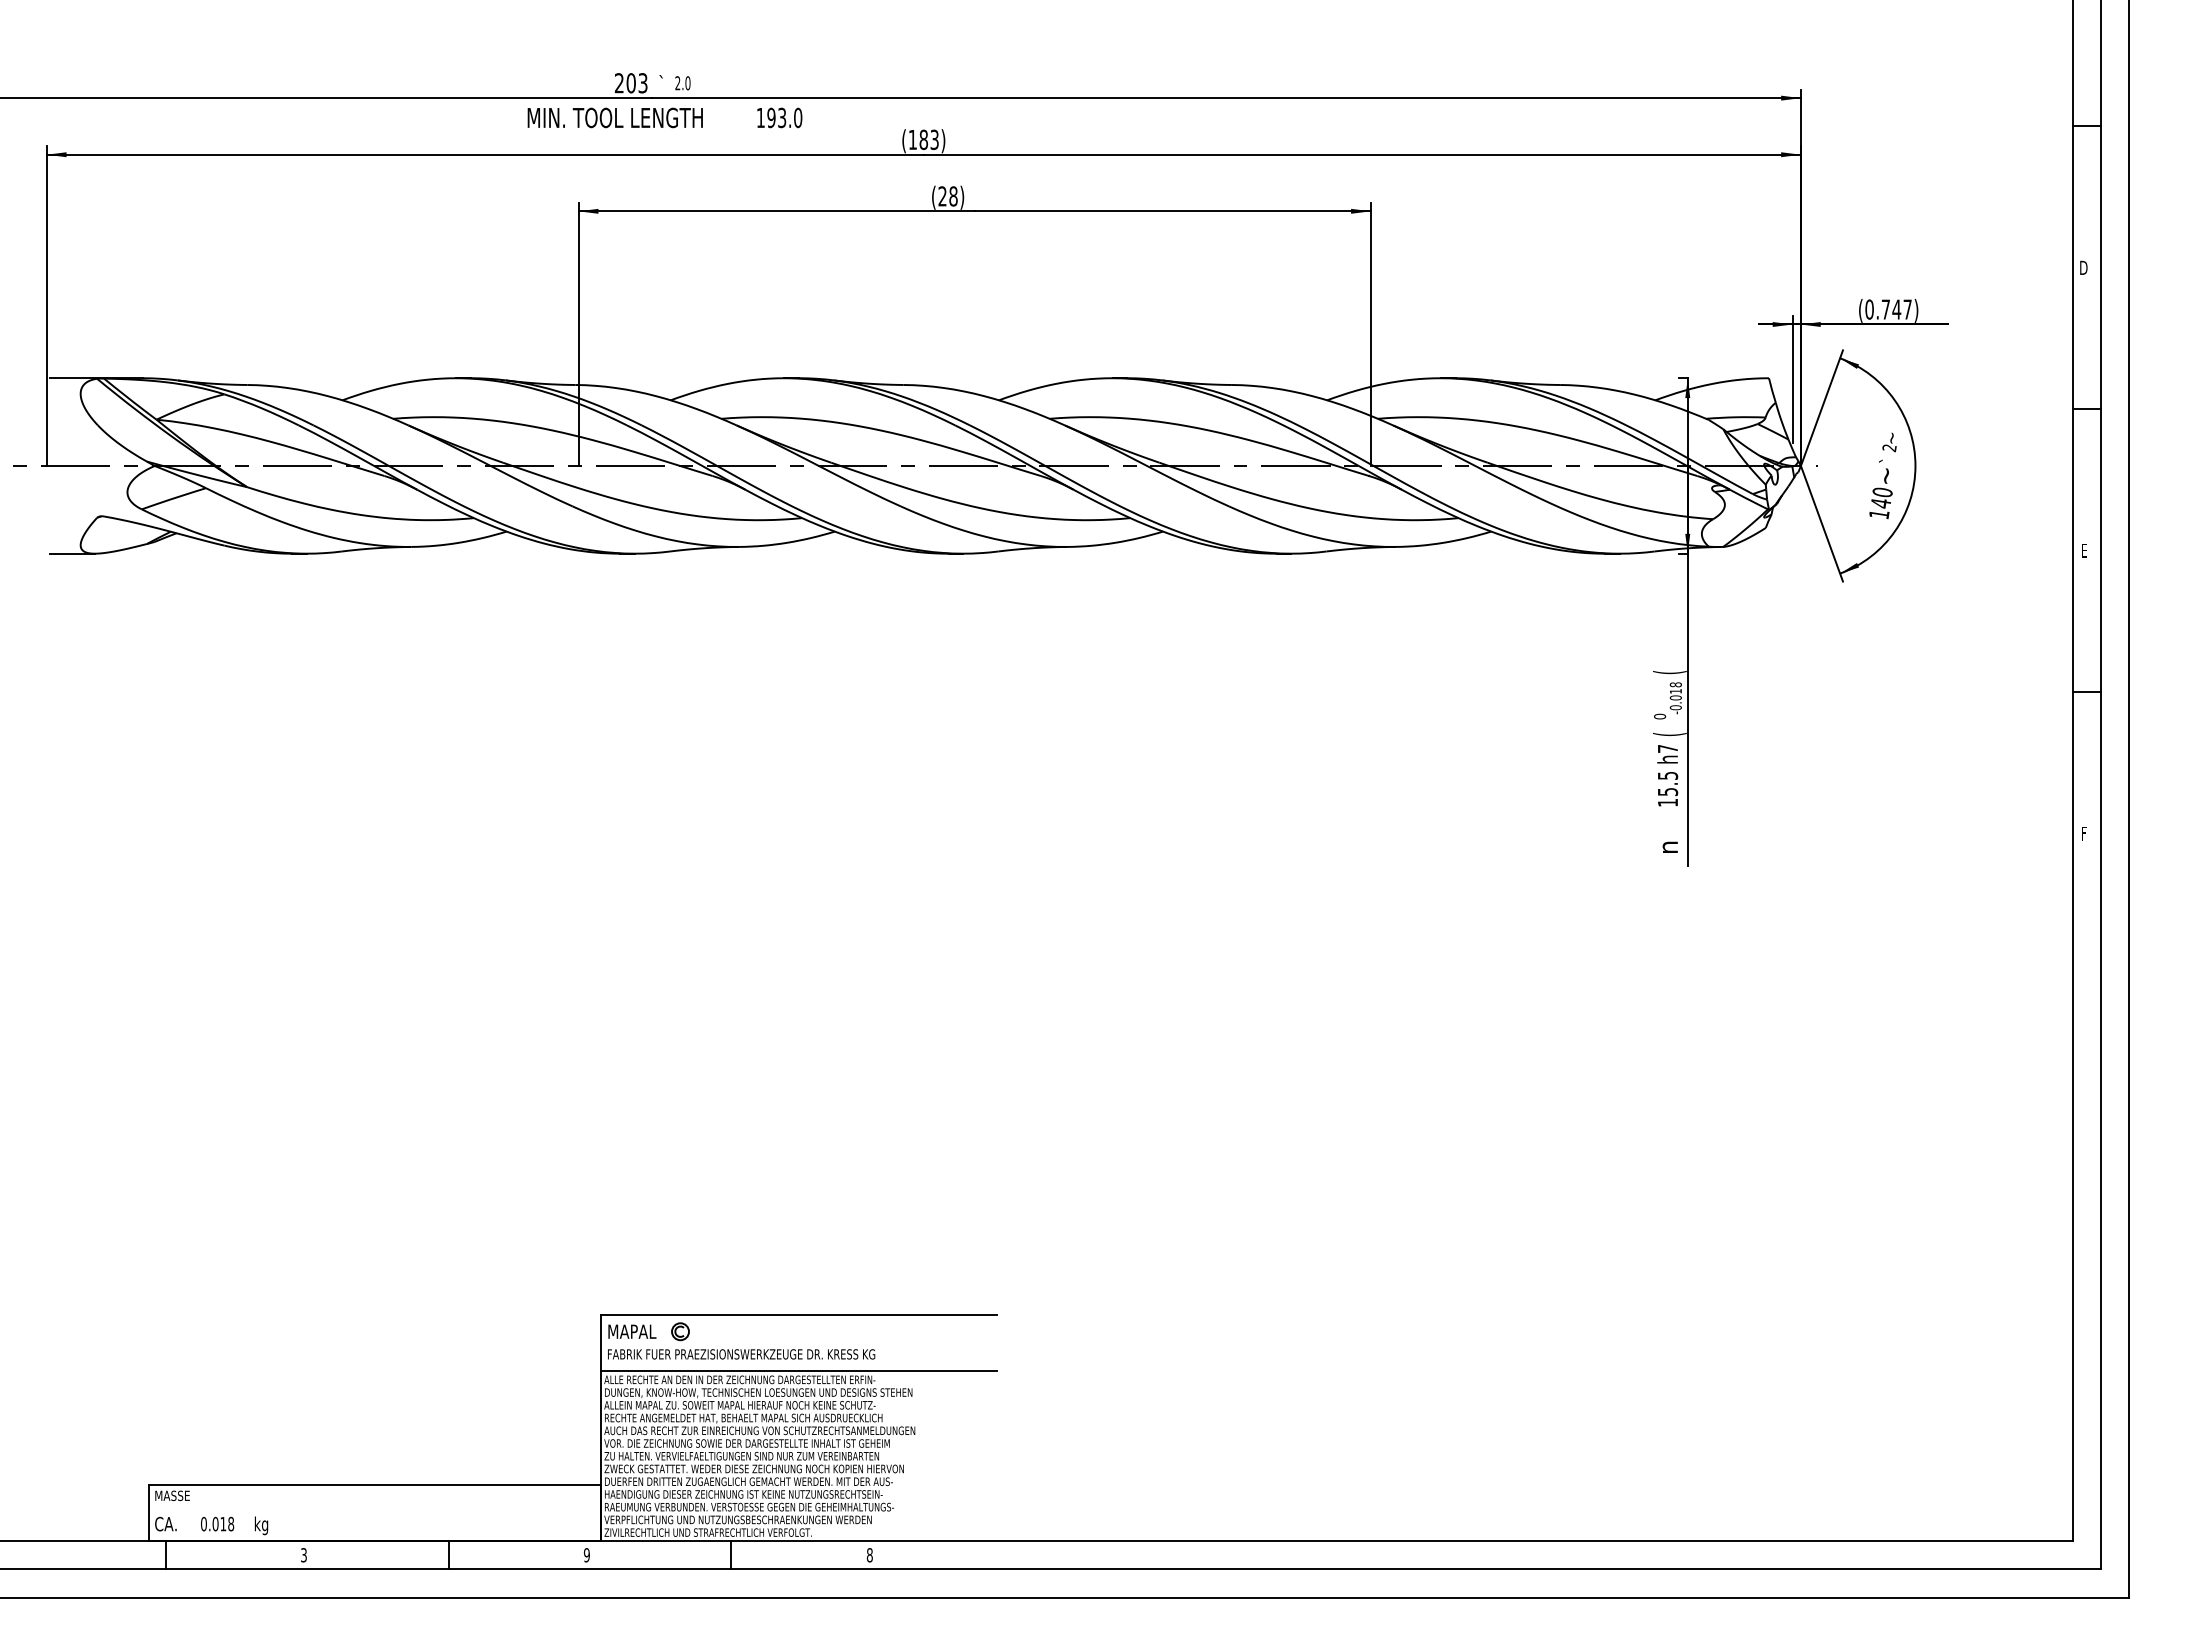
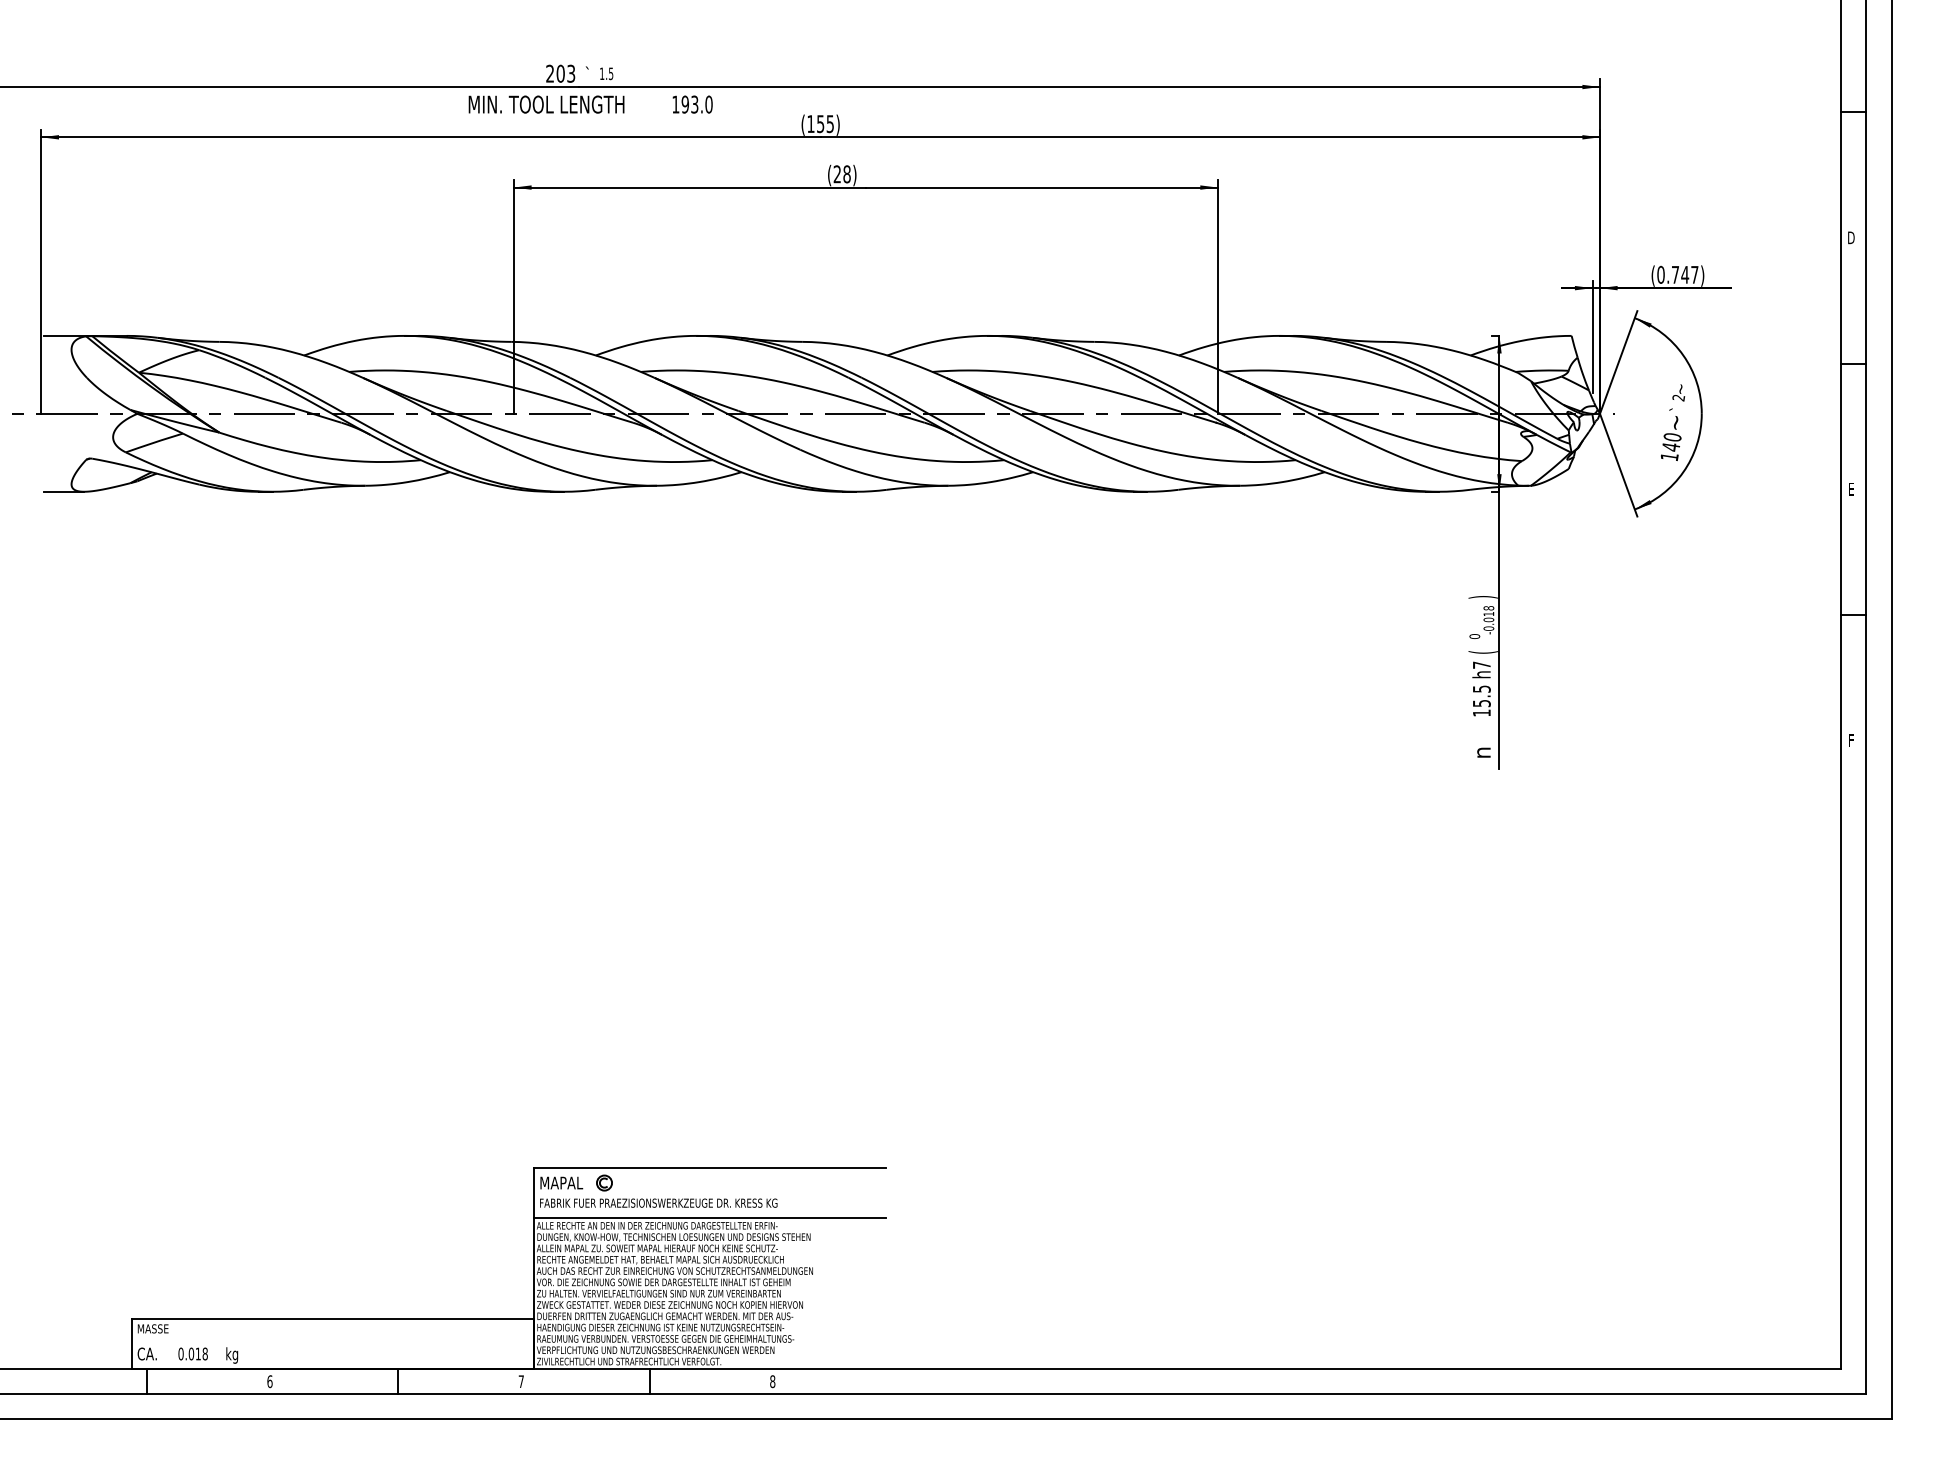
text: (682, 83) -> (606, 74), 2.0 -> 1.5
text: (928, 139) -> (824, 123), (183) -> (155)
text: (1669, 672) -> (1483, 597), ( -> )
text: (304, 1555) -> (270, 1381), 3 -> 6
text: (586, 1555) -> (520, 1381), 9 -> 7

